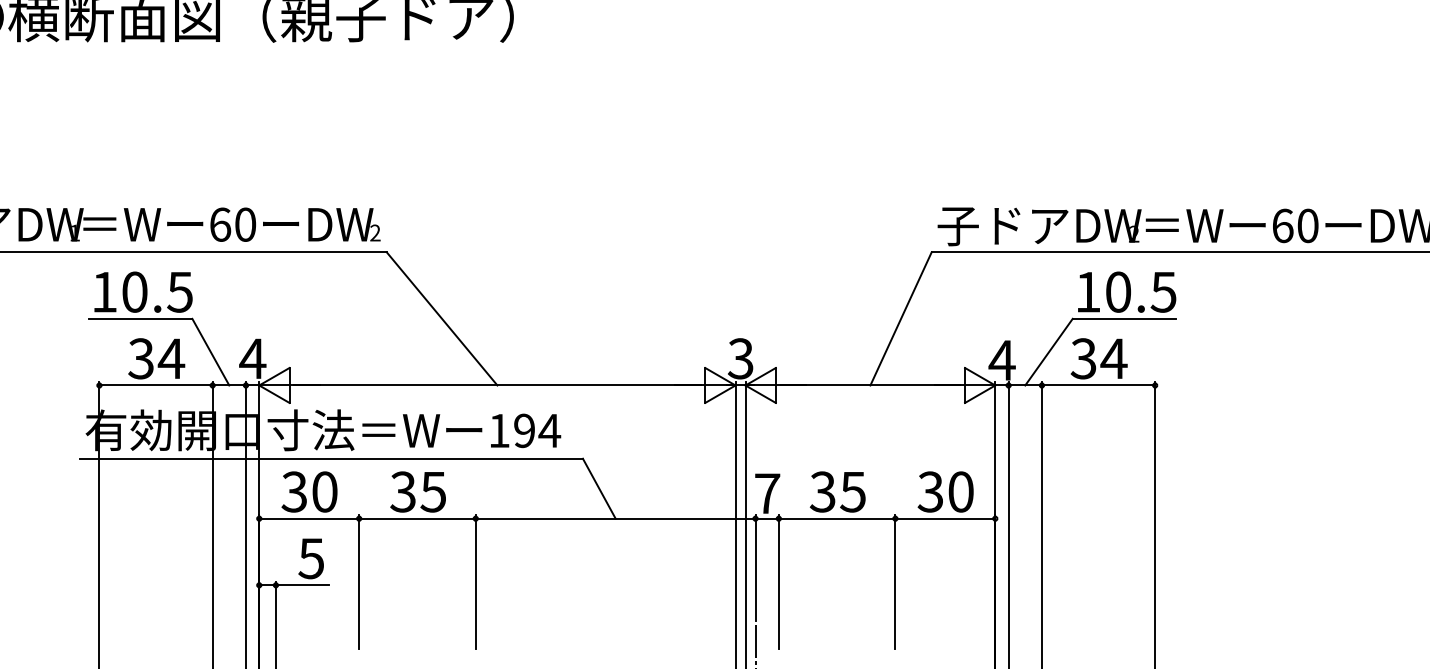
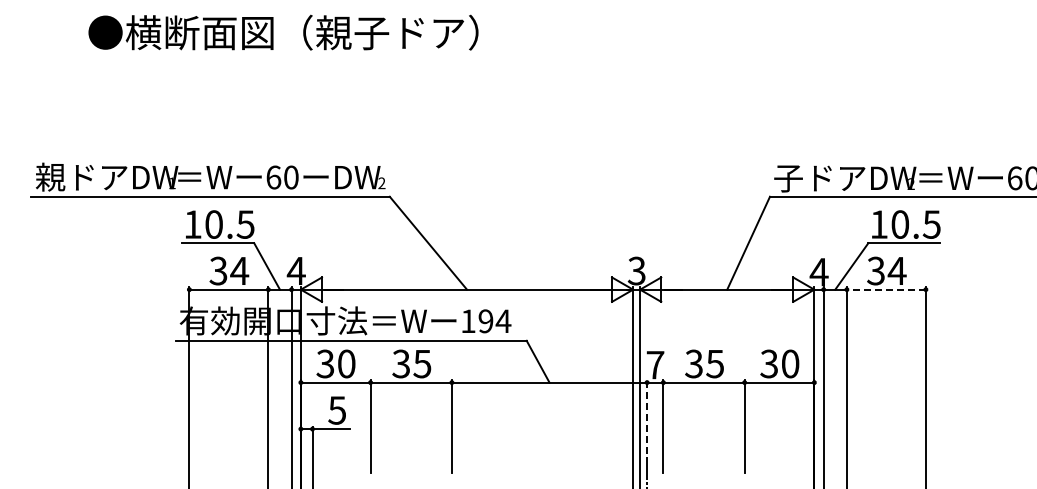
line: (1097, 385) -> (885, 289), solid -> dashed
line: (756, 567) -> (647, 416), solid -> dashed

